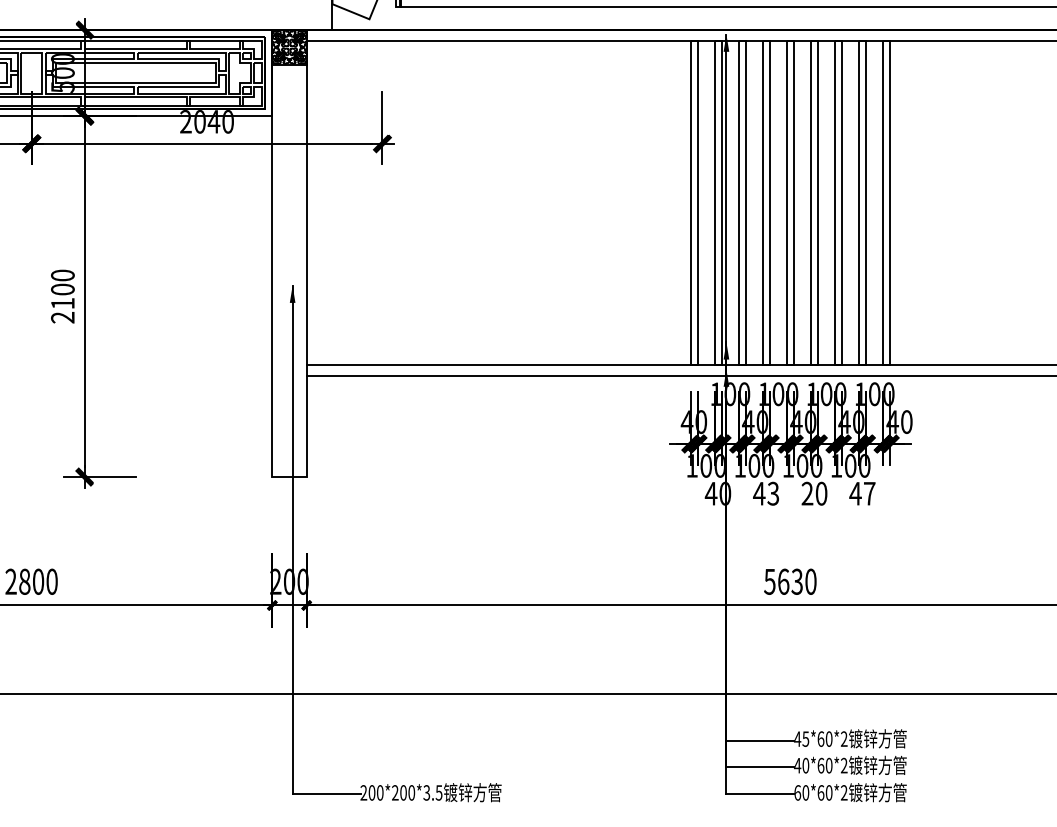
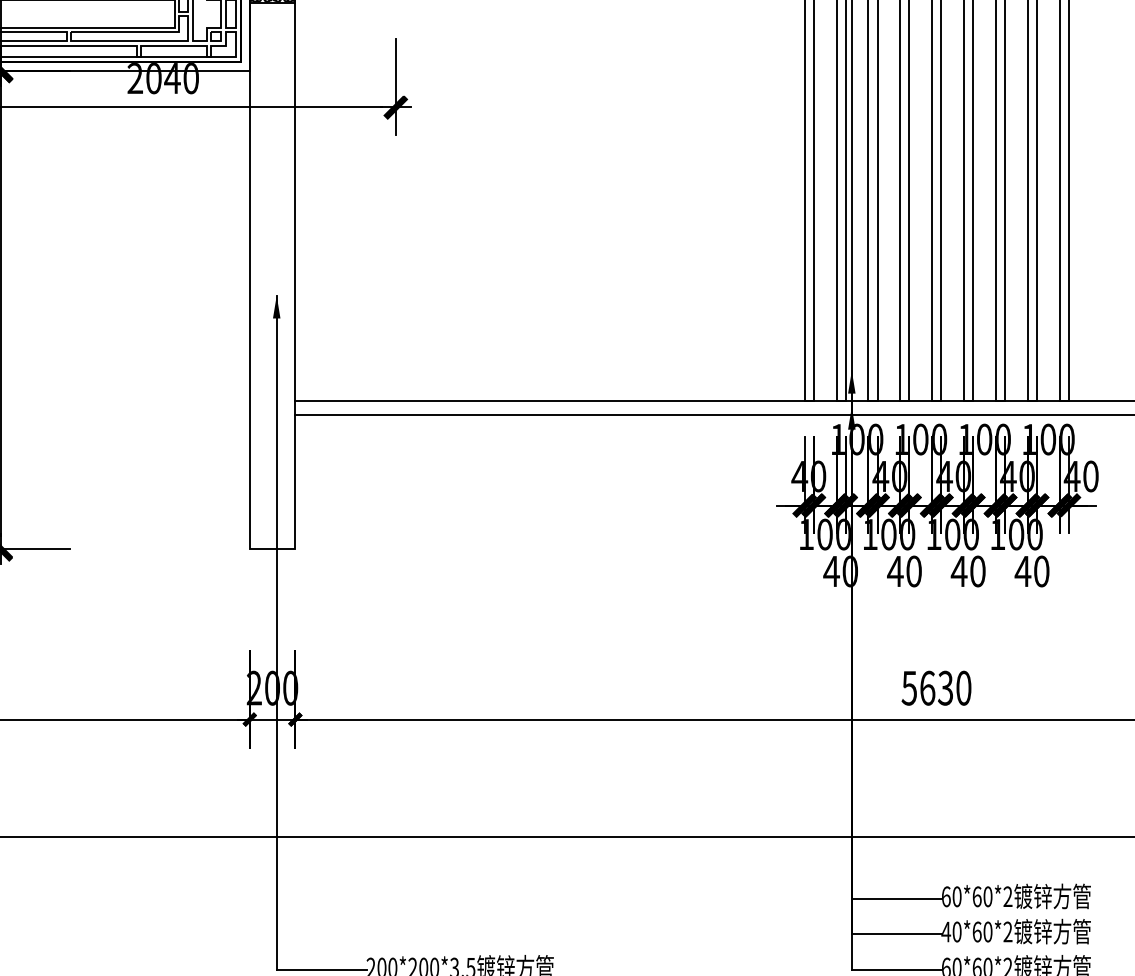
text: (773, 493) -> (914, 571), 43 -> 40
text: (807, 493) -> (959, 571), 20 -> 40
text: (869, 493) -> (1041, 571), 47 -> 40
text: (801, 738) -> (951, 895), 45*60*2 -> 60*60*2

